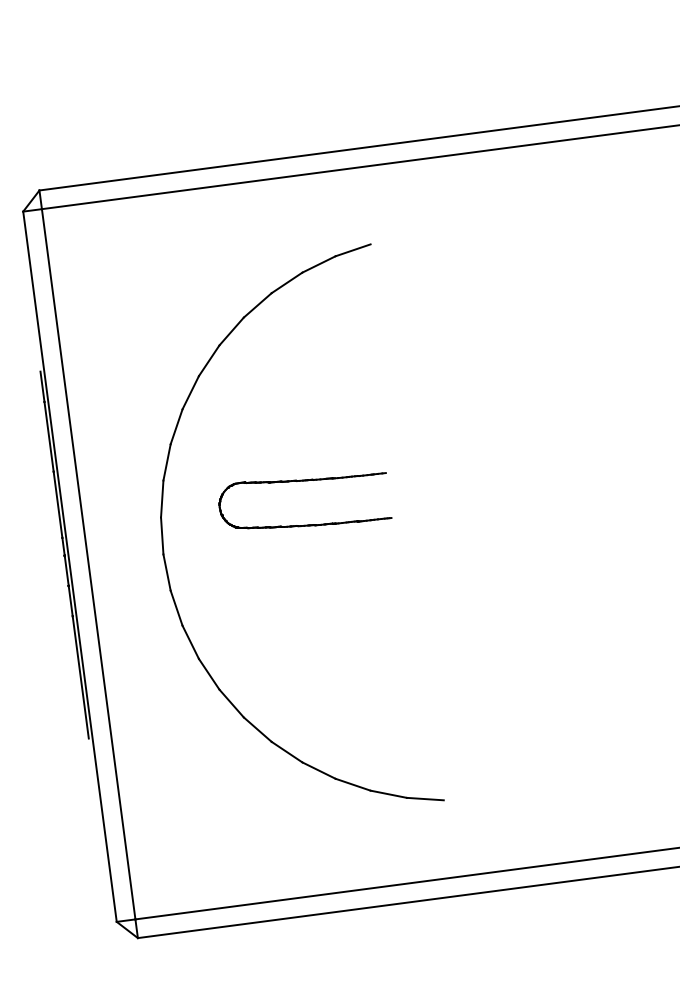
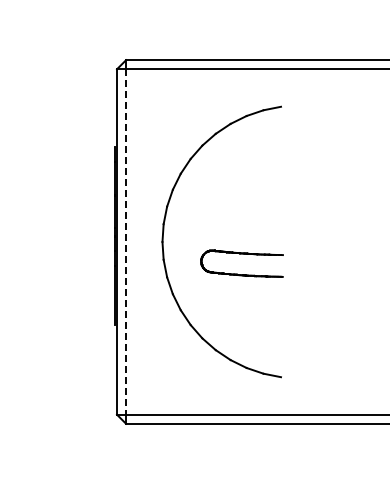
part: (300, 483) -> (241, 254), moved
line: (89, 565) -> (126, 242), solid -> dashed

